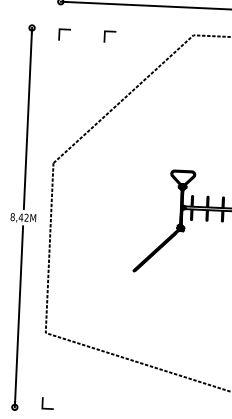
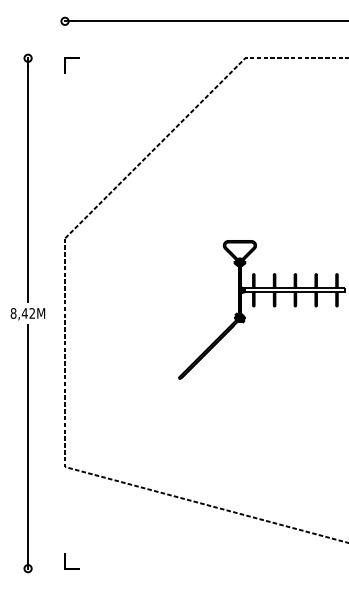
line: (104, 36) -> (126, 65), removed

